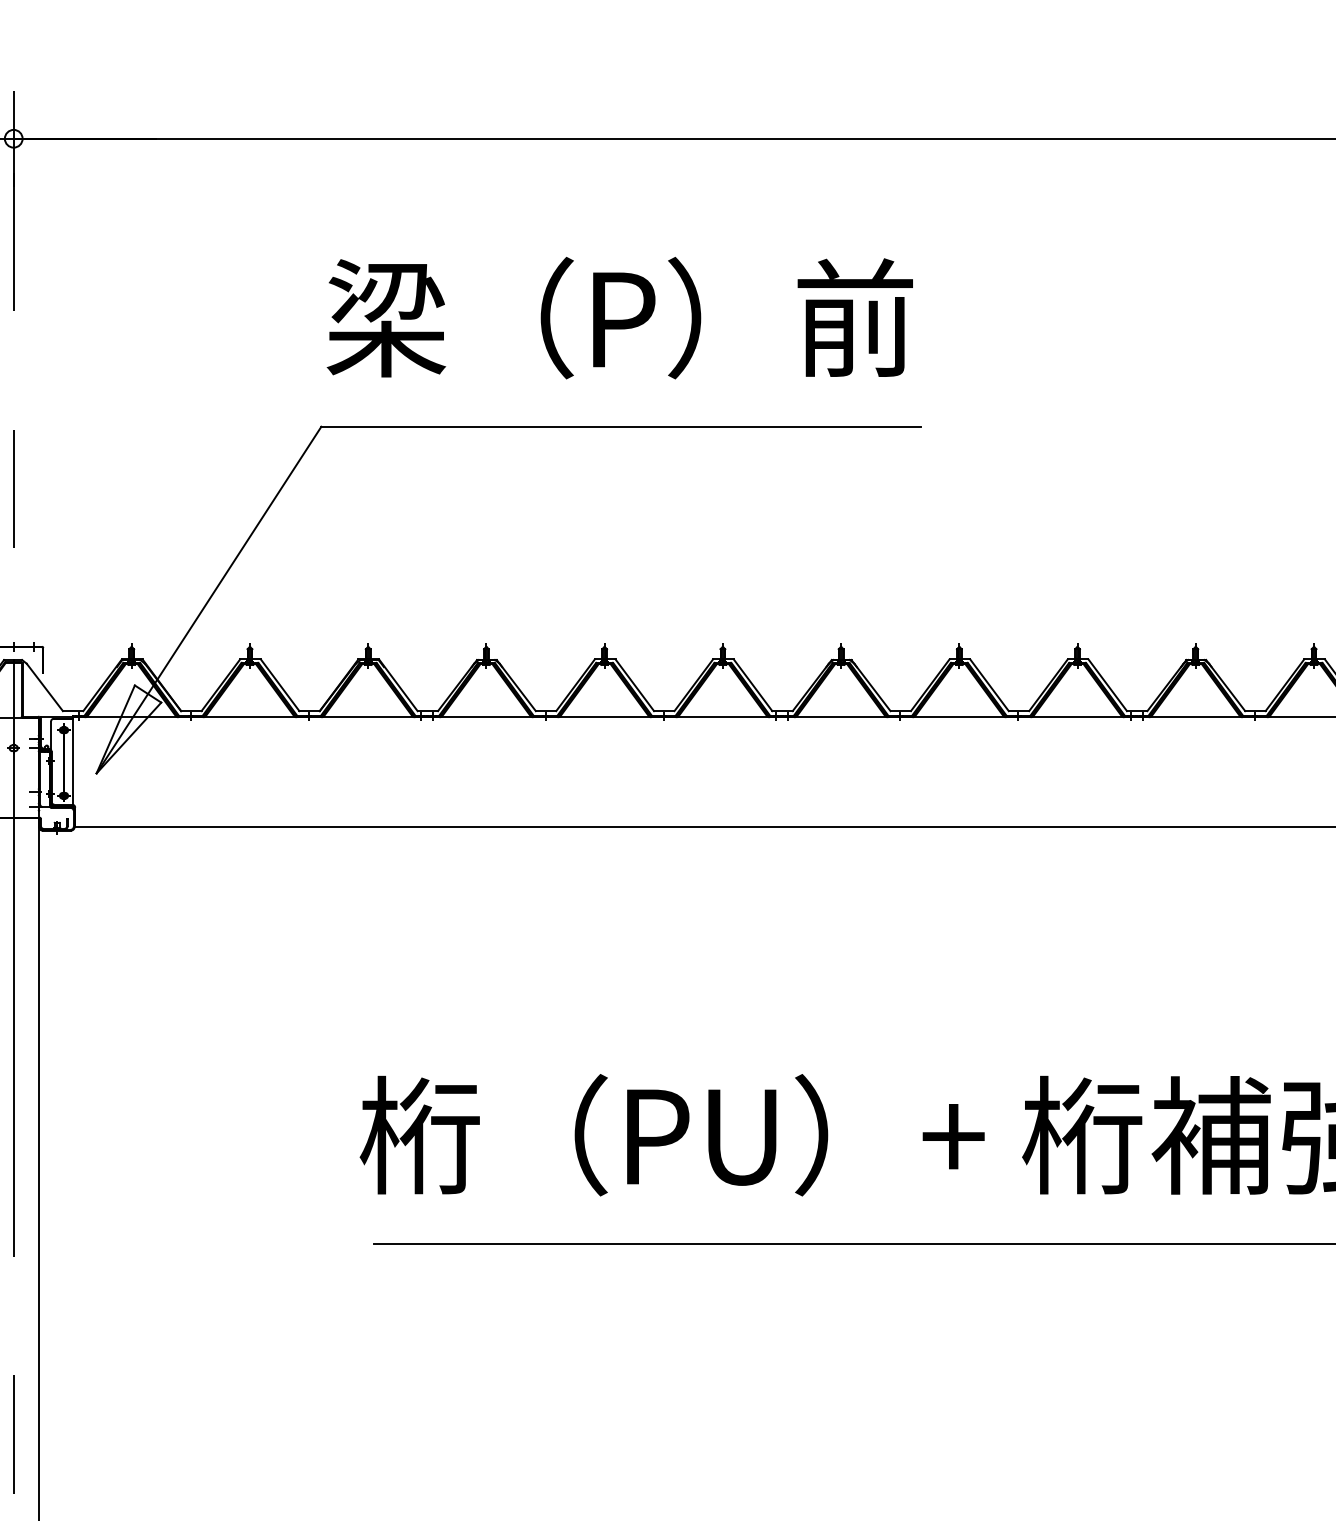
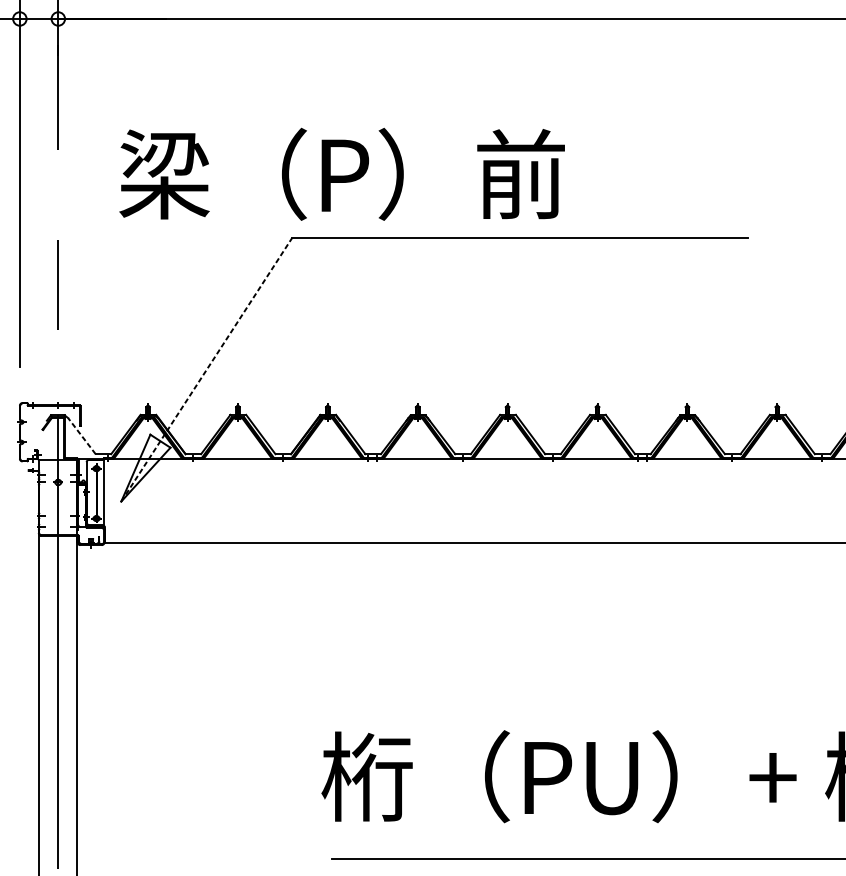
text: (619, 318) -> (341, 174), moved
line: (209, 600) -> (207, 370), solid -> dashed
line: (44, 687) -> (81, 436), solid -> dashed

